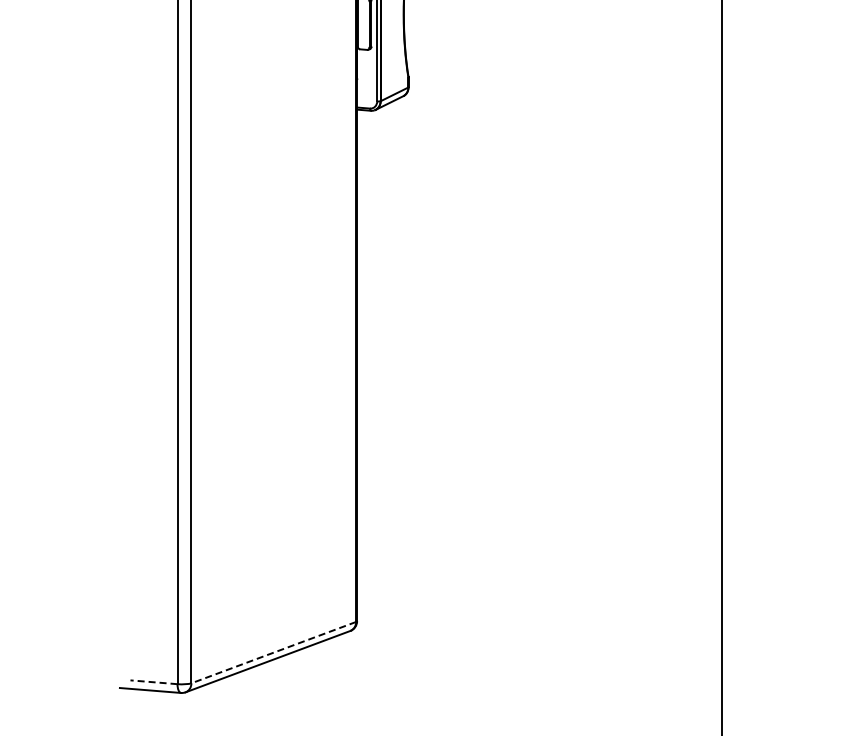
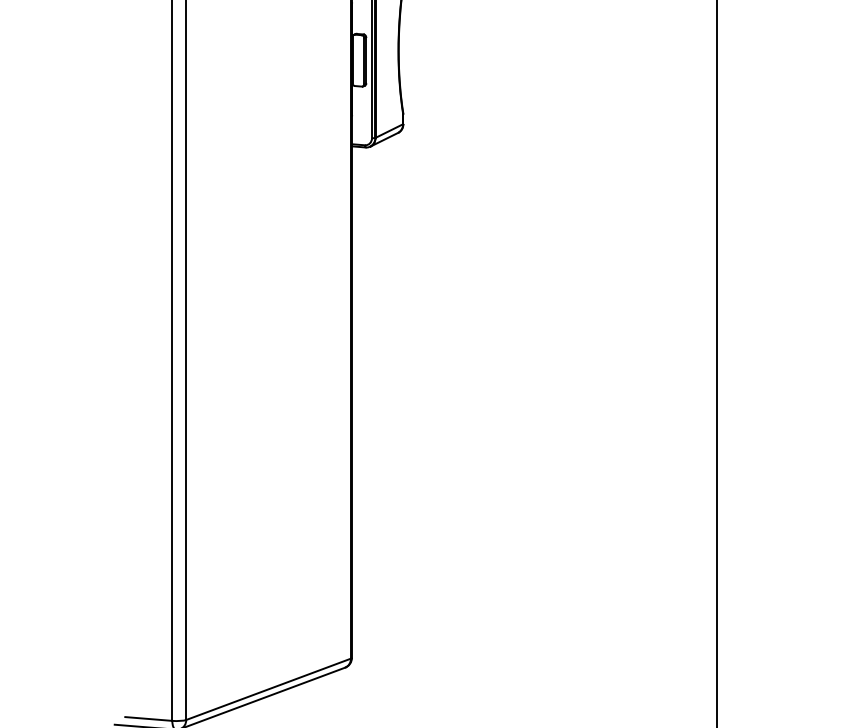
line: (273, 652) -> (268, 689), dashed -> solid
line: (153, 682) -> (148, 719), dashed -> solid

